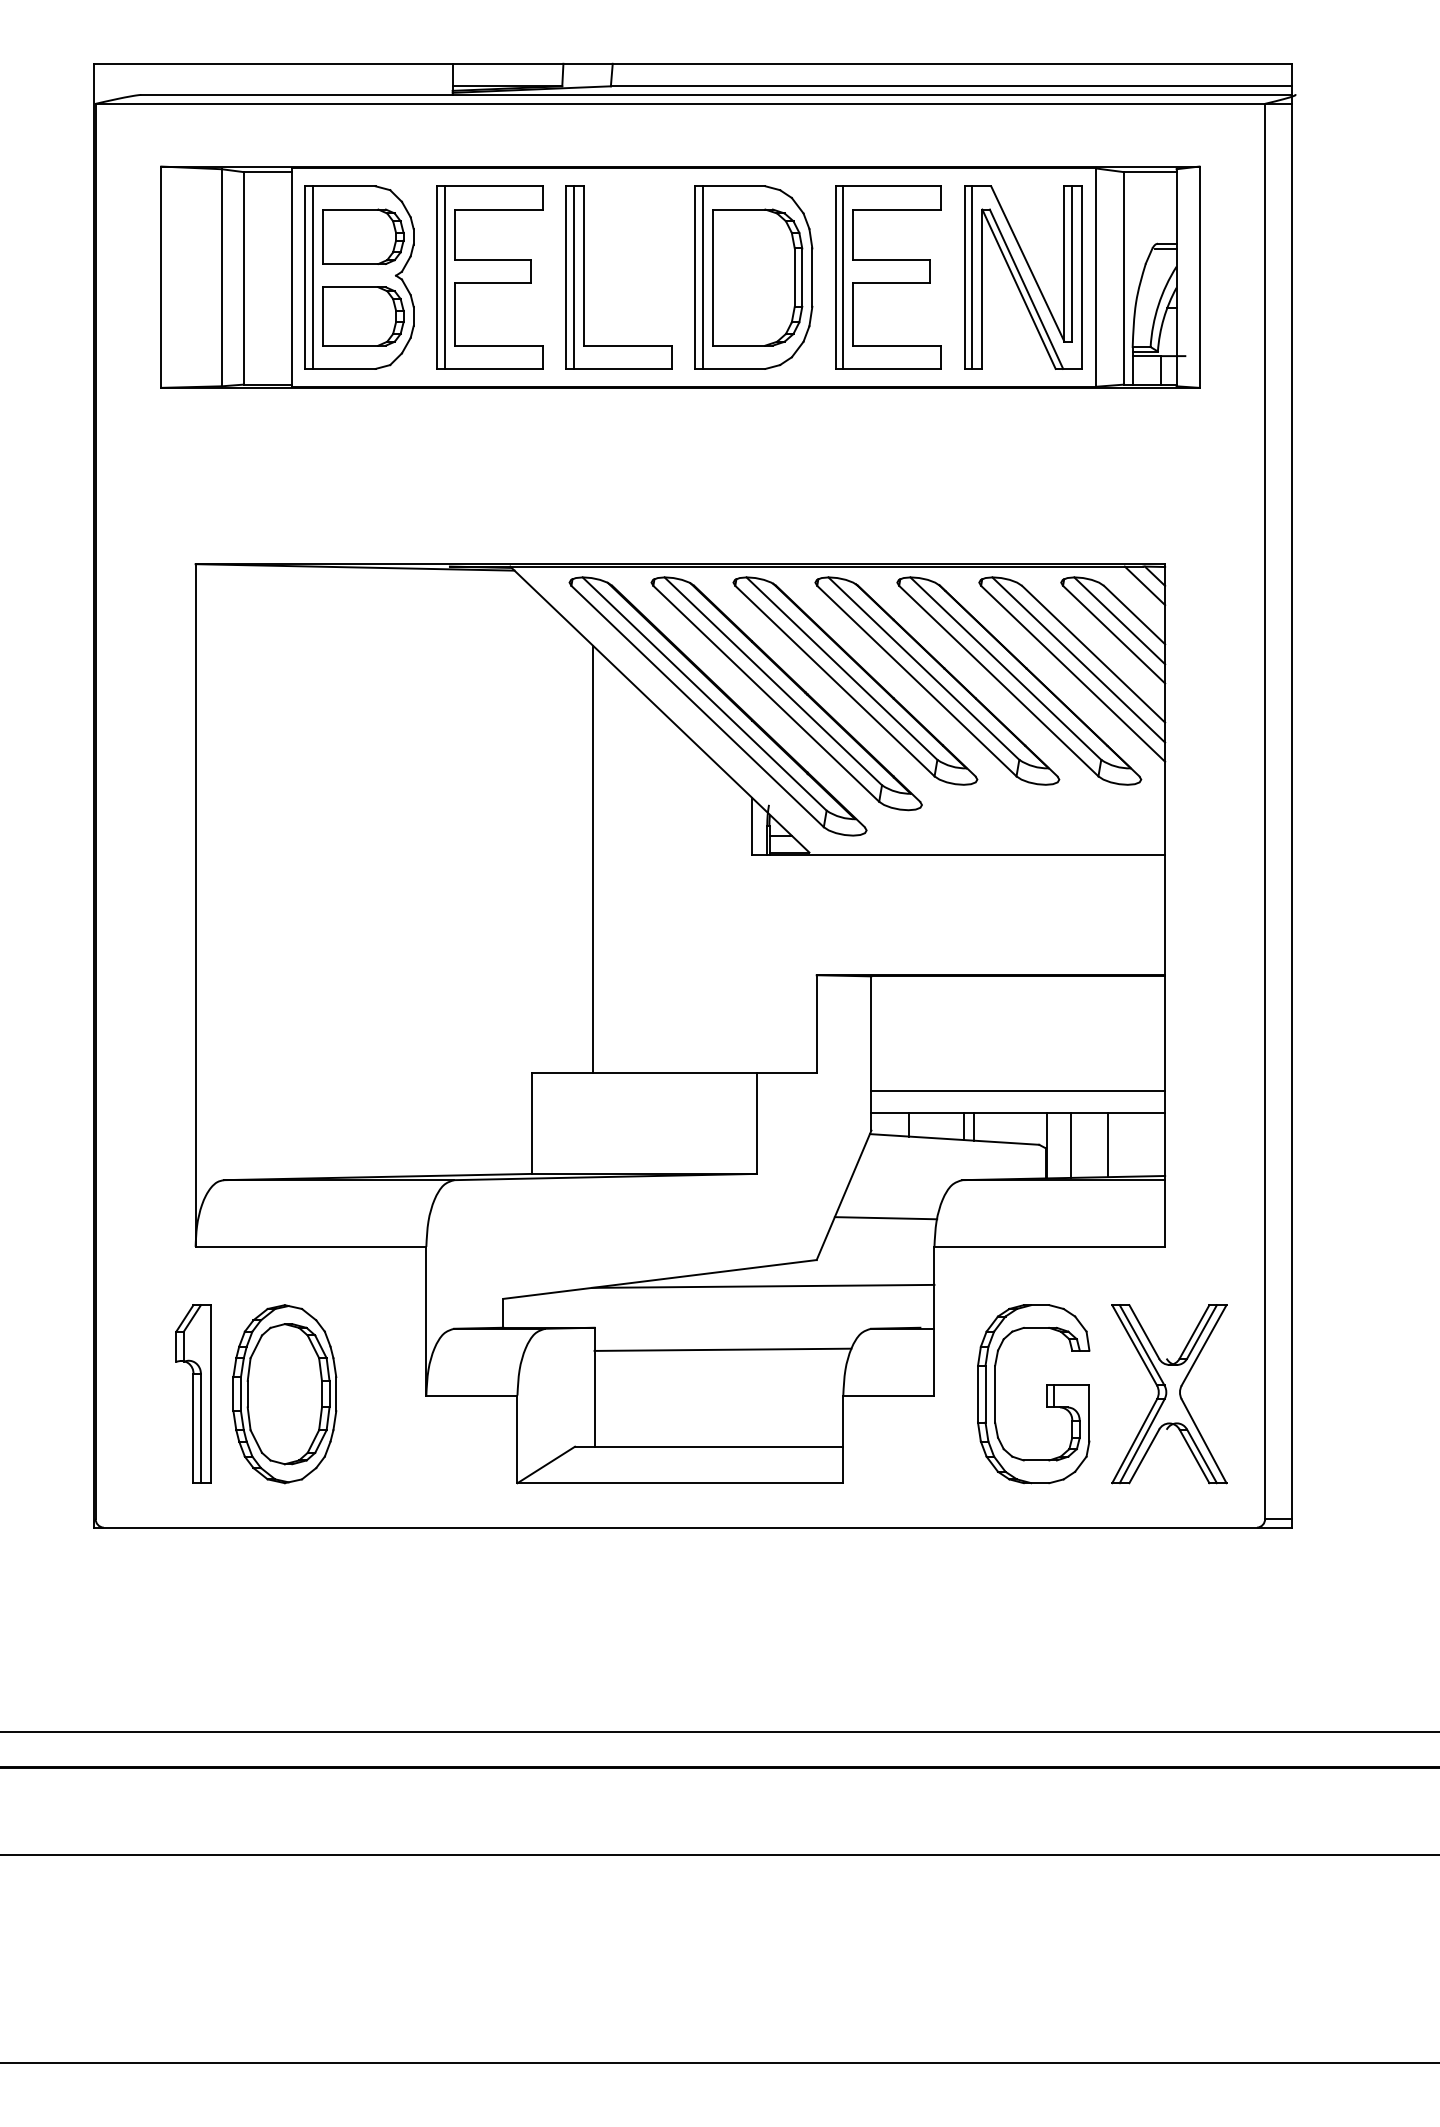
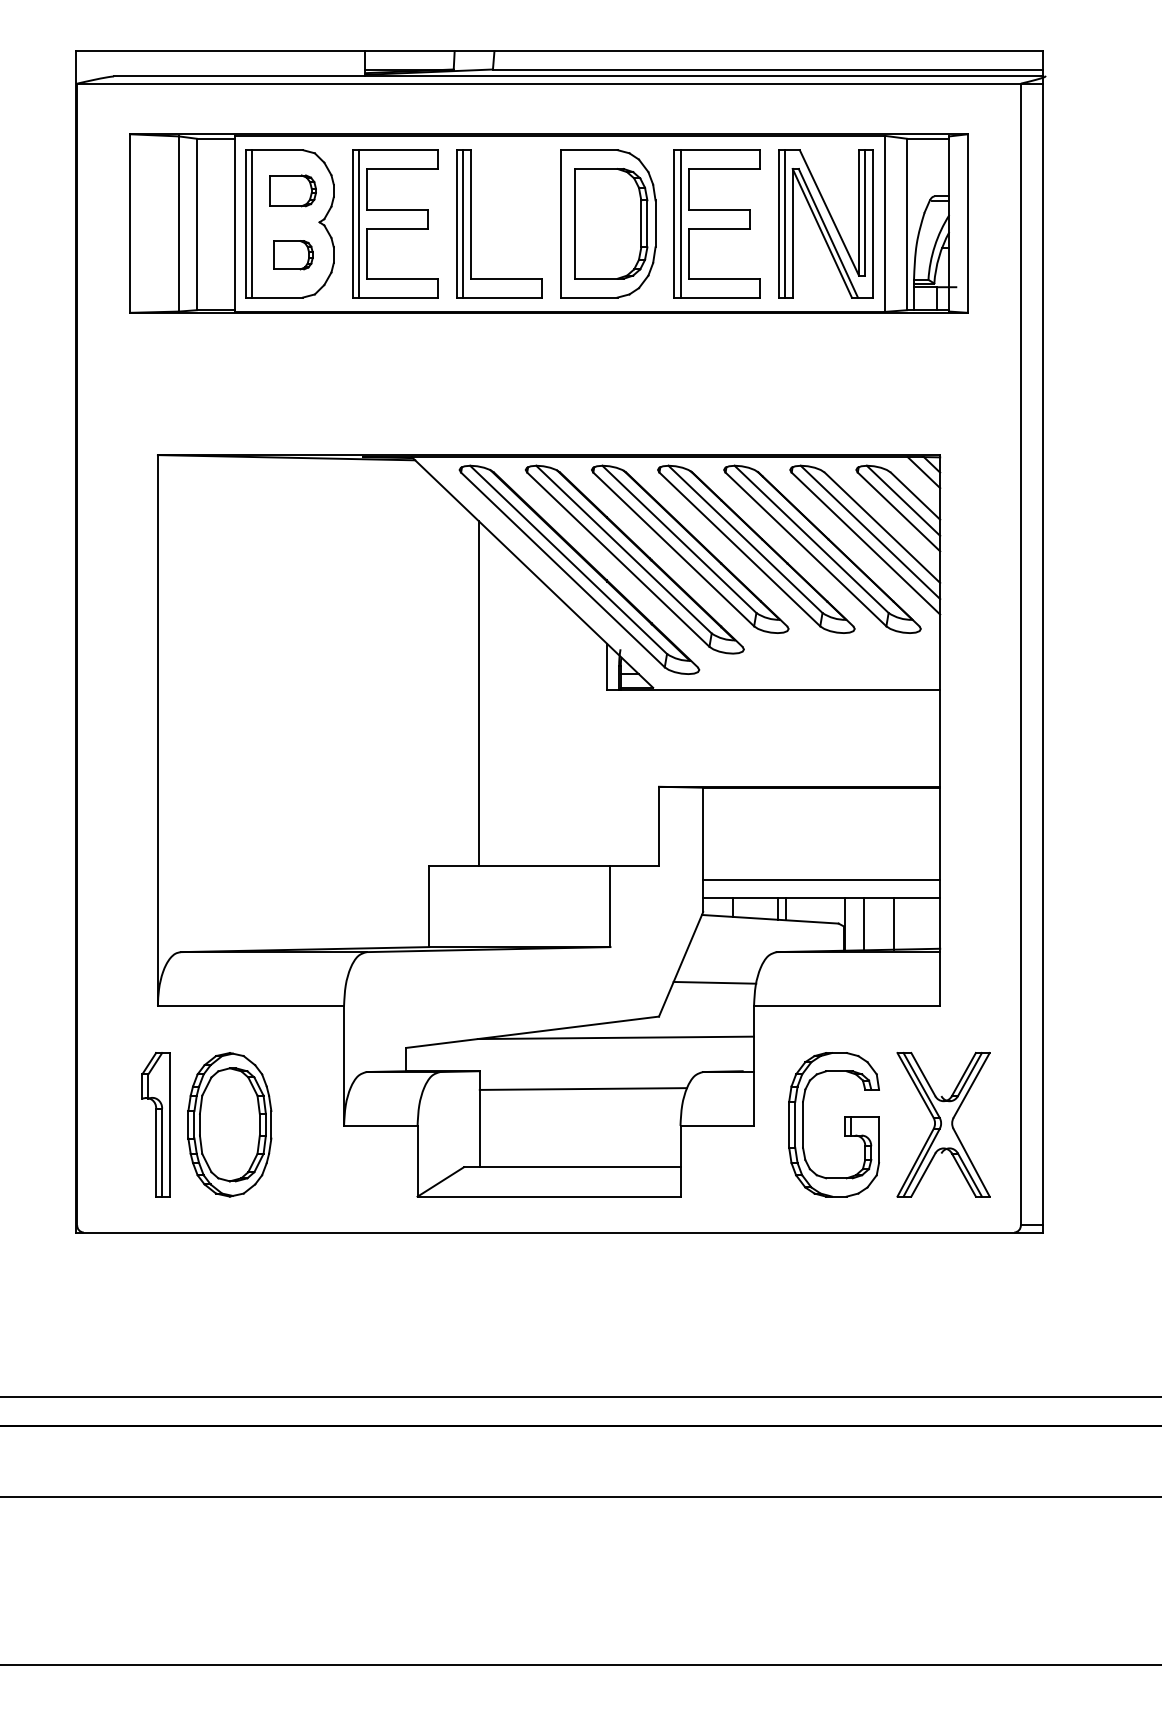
part: (363, 236) -> (293, 190), size x0.7
line: (702, 277) -> (566, 223), removed
part: (363, 316) -> (293, 255), size x0.6

